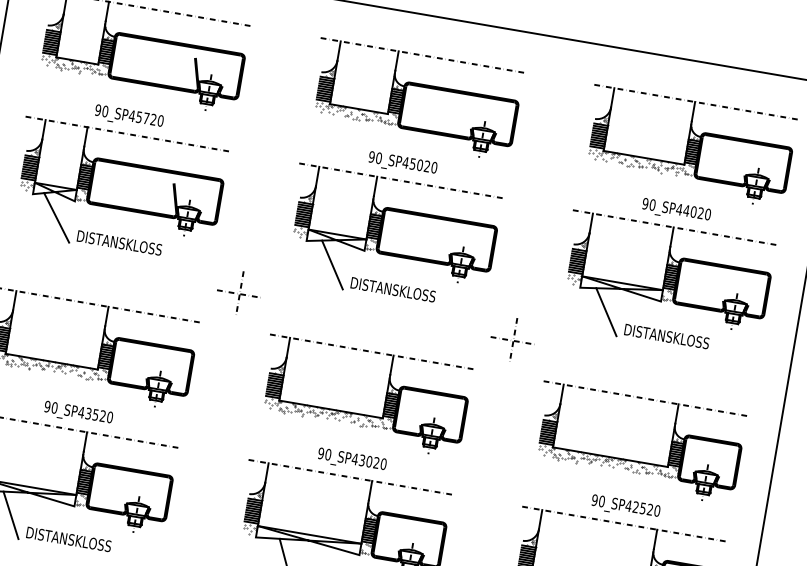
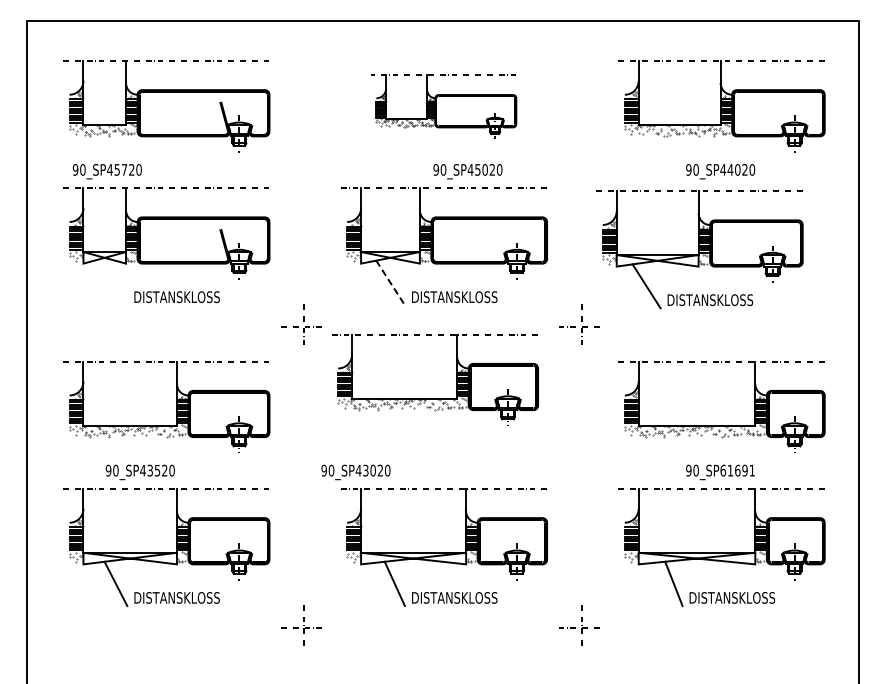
part: (415, 100) -> (444, 106), size x0.7
text: (128, 117) -> (106, 171), moved
text: (402, 163) -> (467, 171), moved
line: (56, 217) -> (110, 282), removed
line: (332, 264) -> (390, 282), solid -> dashed
part: (664, 284) -> (699, 249), moved
text: (77, 413) -> (139, 472), moved
part: (361, 414) -> (435, 398), moved
text: (351, 460) -> (355, 472), moved
text: (642, 508) -> (737, 470), 90_SP42520 -> 90_SP61691

